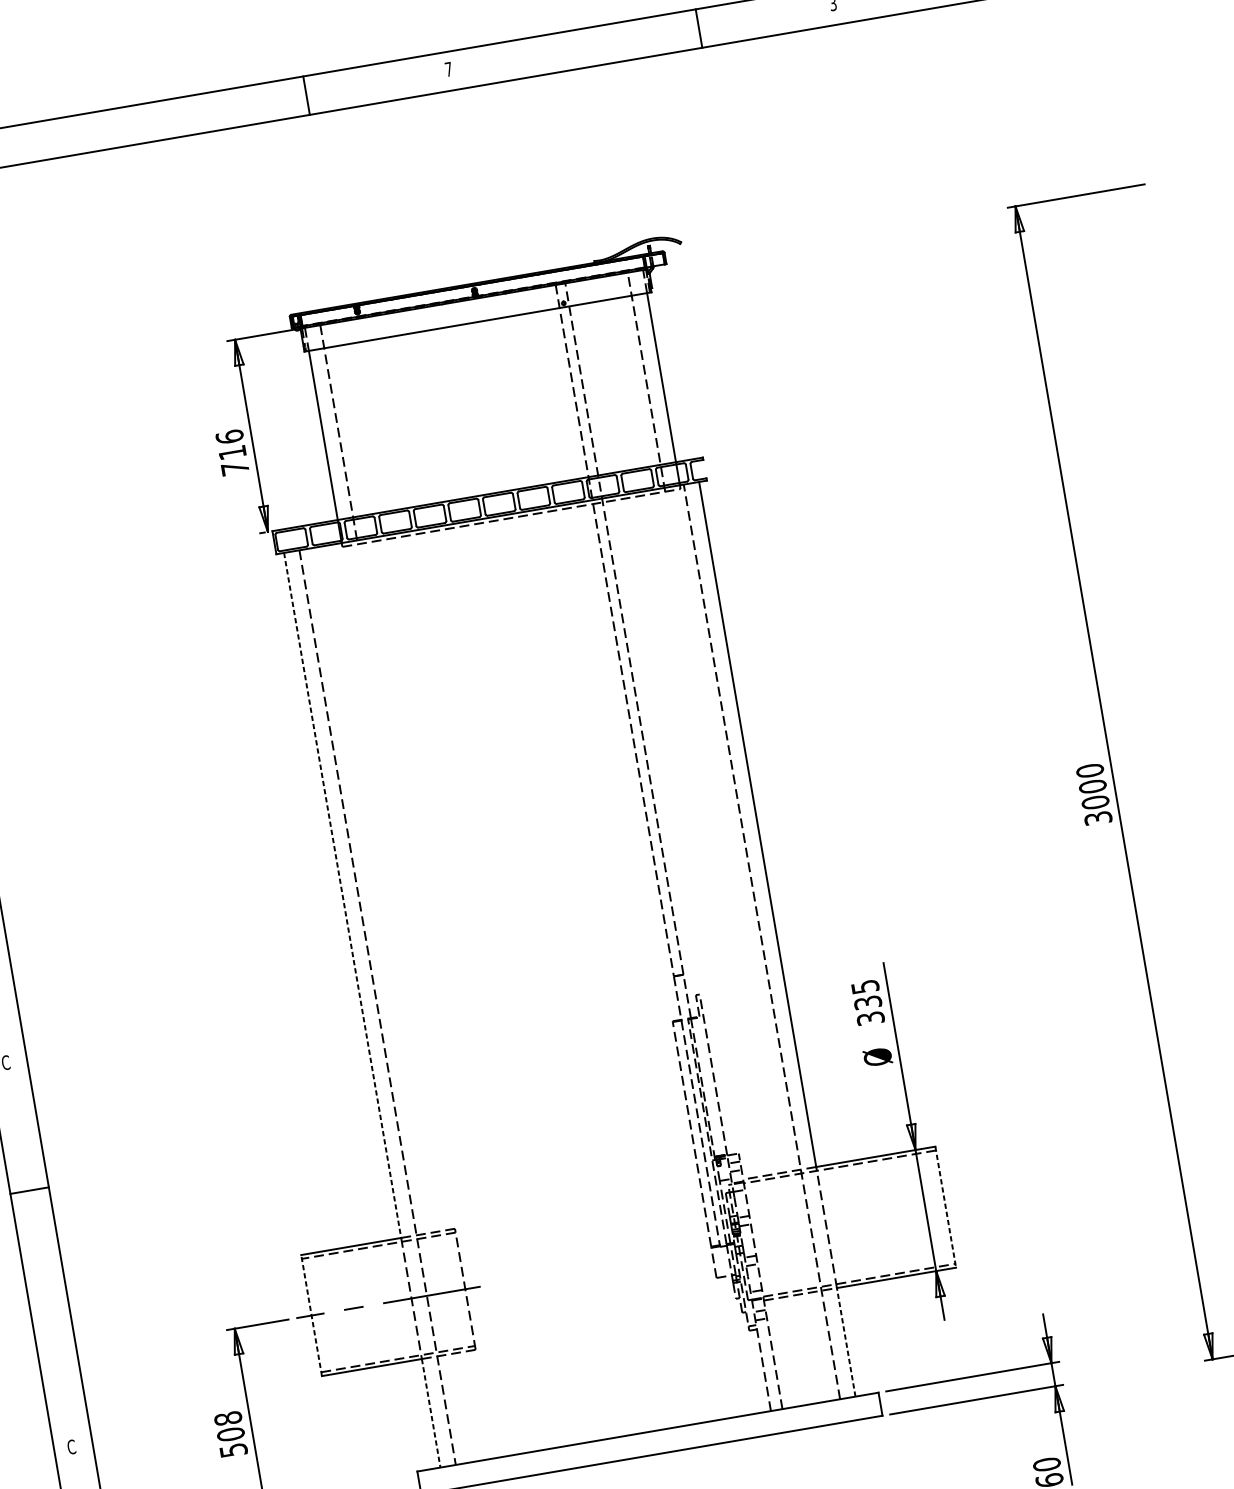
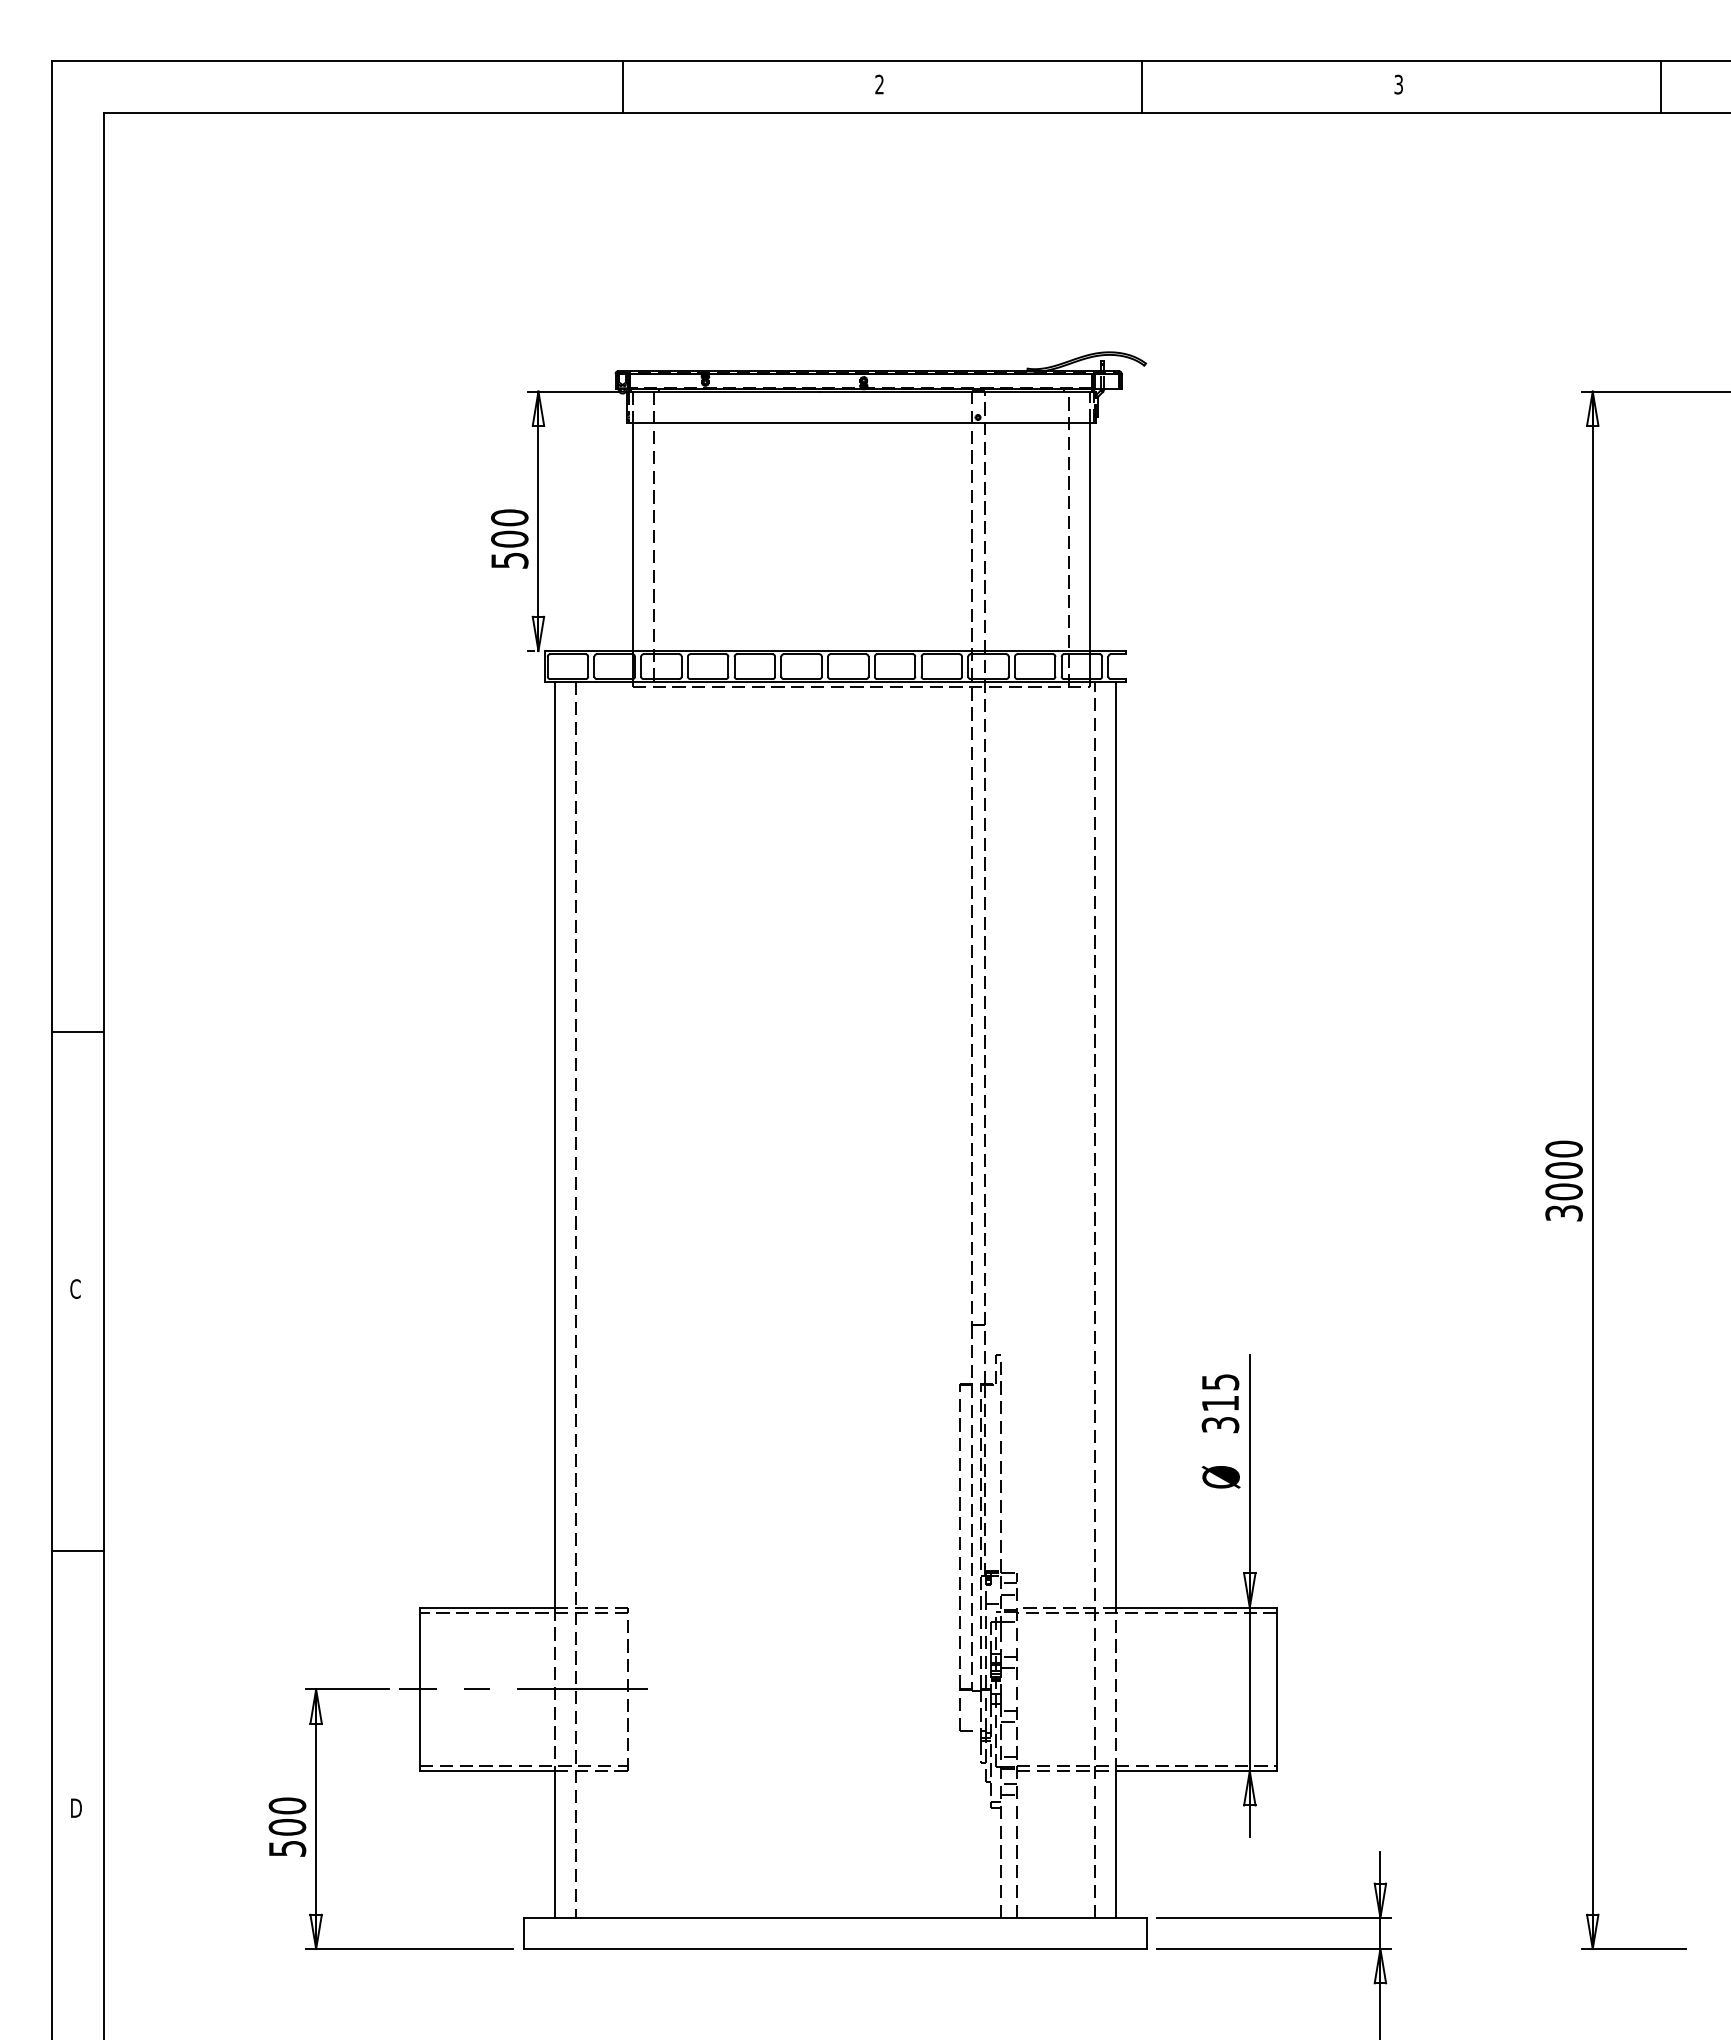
line: (699, 28) -> (1142, 87), moved
text: (448, 69) -> (879, 84), 7 -> 2
line: (306, 95) -> (623, 87), moved
text: (232, 452) -> (509, 538), 716 -> 500
line: (342, 895) -> (555, 1144), dashed -> solid
text: (868, 1002) -> (1220, 1403), 335 -> 315
line: (29, 1190) -> (77, 1551), moved
line: (945, 1207) -> (1276, 1689), dashed -> solid
line: (311, 1315) -> (420, 1689), dashed -> solid
line: (846, 1342) -> (1115, 1844), dashed -> solid
line: (431, 1413) -> (555, 1845), dashed -> solid
text: (228, 1418) -> (287, 1805), 508 -> 500
text: (71, 1447) -> (75, 1808), C -> D

